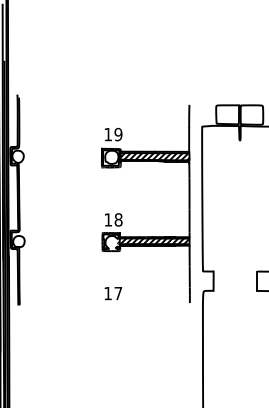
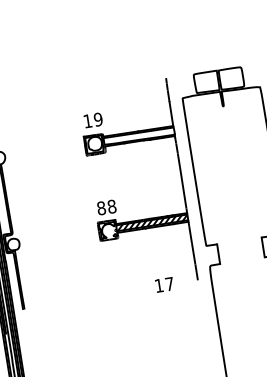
hatch: (154, 156) -> (138, 136), removed
text: (108, 219) -> (101, 207), 18 -> 88
text: (113, 293) -> (164, 284), moved

